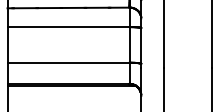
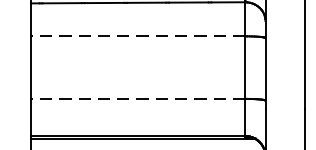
line: (68, 27) -> (138, 37), solid -> dashed
line: (68, 62) -> (138, 98), solid -> dashed

